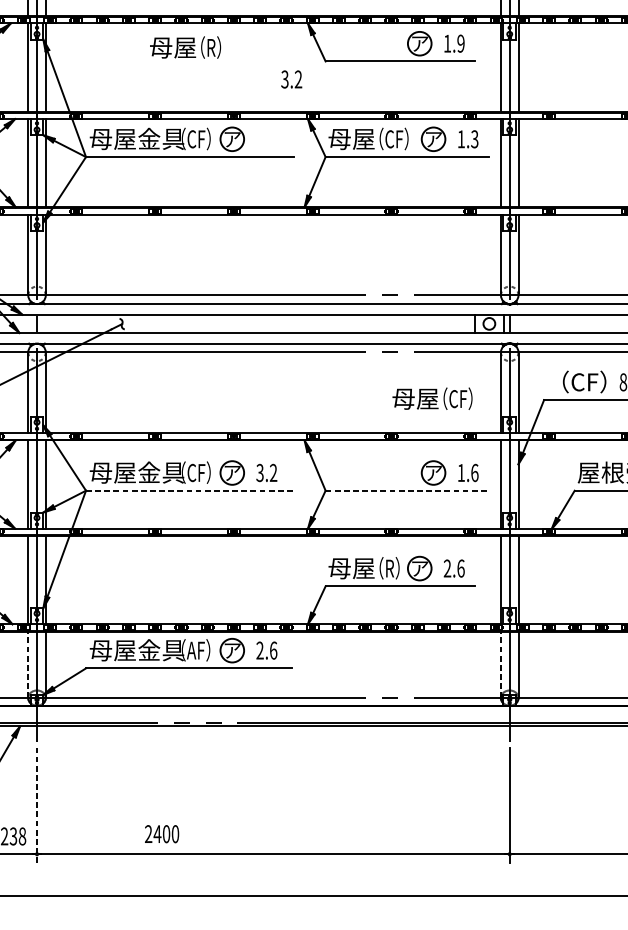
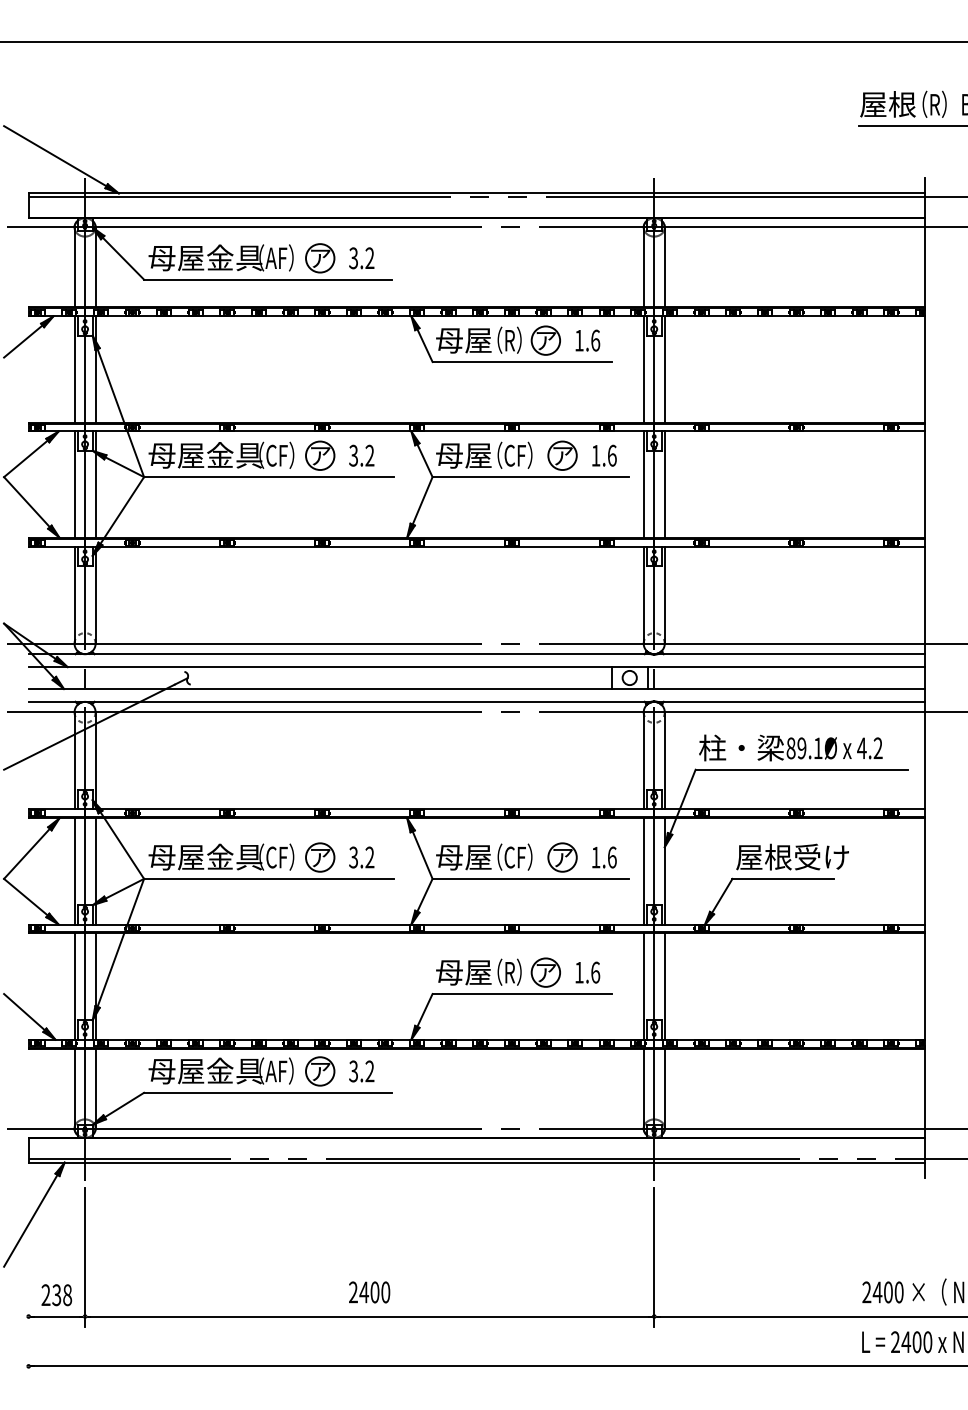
text: (460, 43) -> (595, 340), 1.9 -> 1.6
text: (185, 46) -> (478, 339), moved
text: (291, 79) -> (361, 455), moved
text: (474, 139) -> (611, 455), 1.3 -> 1.6
text: (582, 381) -> (741, 747), （CF） -> 柱・梁
text: (432, 398) -> (484, 856), moved
line: (190, 490) -> (269, 878), dashed -> solid
line: (407, 490) -> (531, 878), dashed -> solid
text: (446, 568) -> (578, 972), 2.6 -> 1.6
text: (266, 650) -> (361, 1071), 2.6 -> 3.2
line: (28, 664) -> (74, 1088), dashed -> solid
line: (500, 664) -> (643, 1088), dashed -> solid
line: (37, 805) -> (85, 1257), dashed -> solid
text: (161, 834) -> (369, 1292), moved

